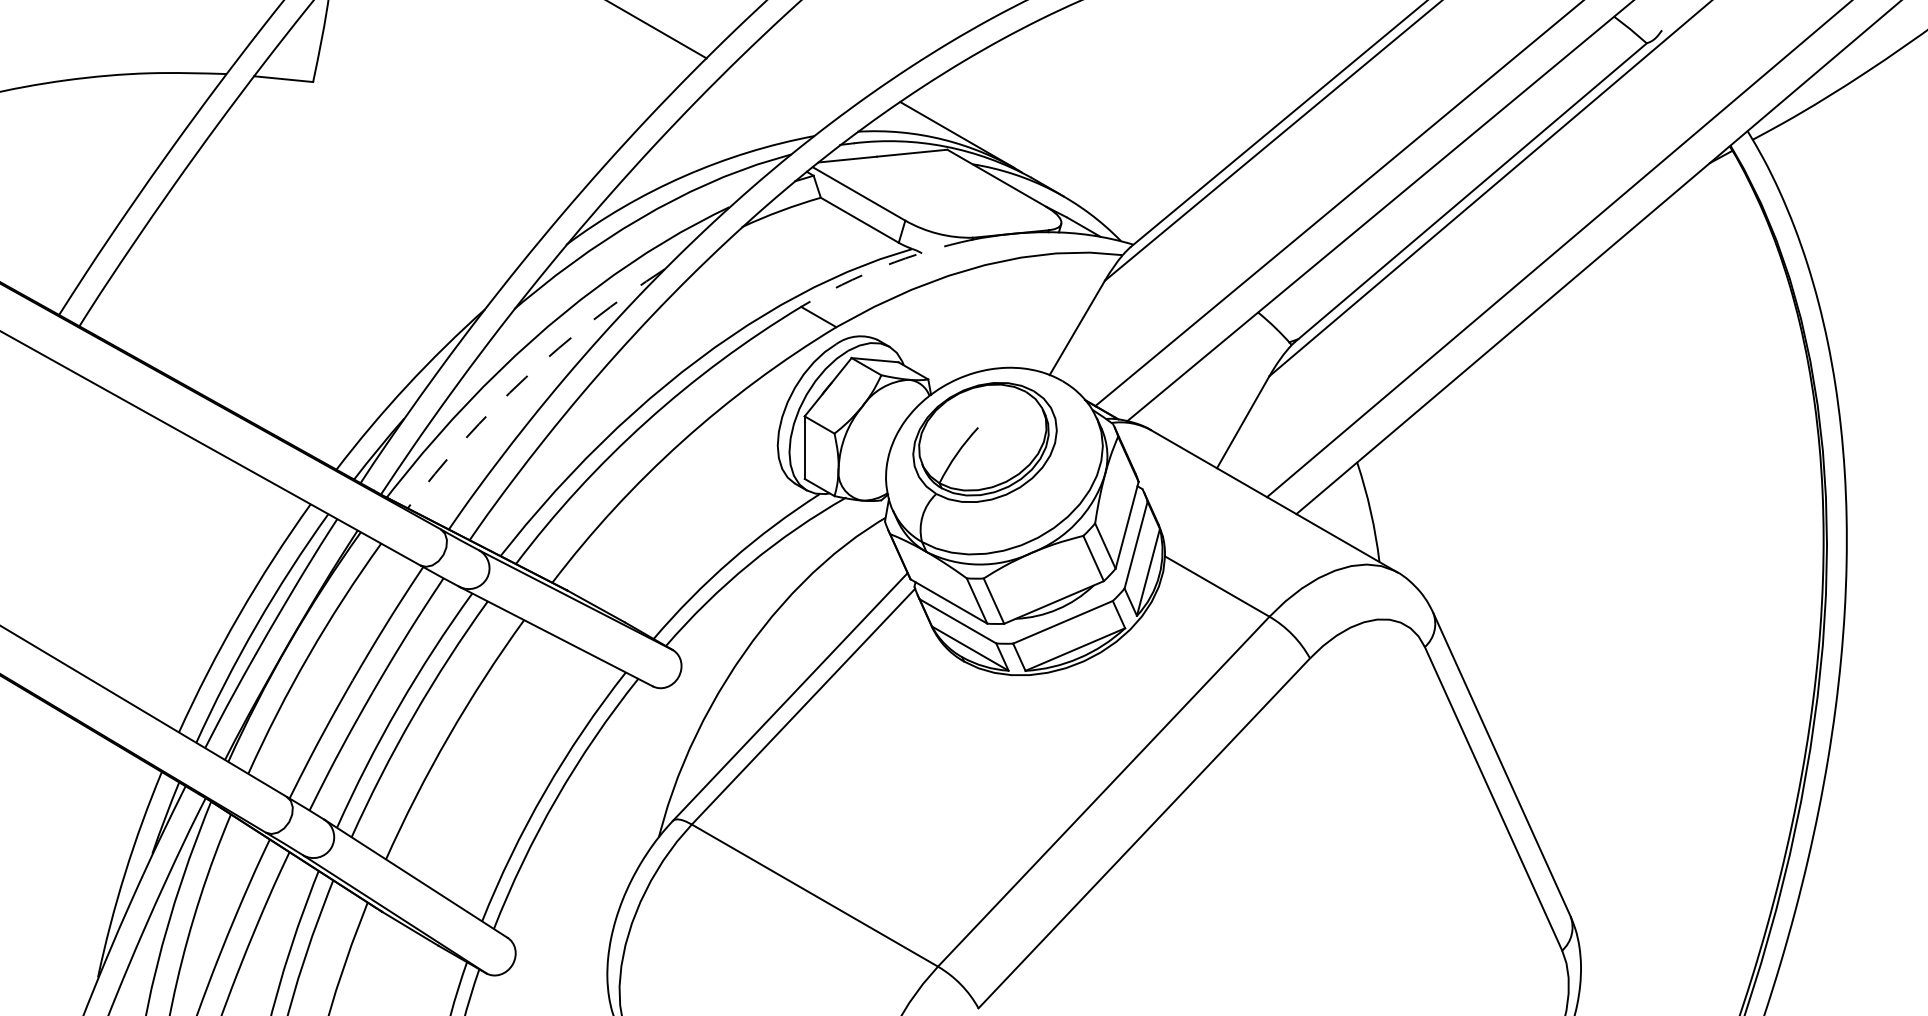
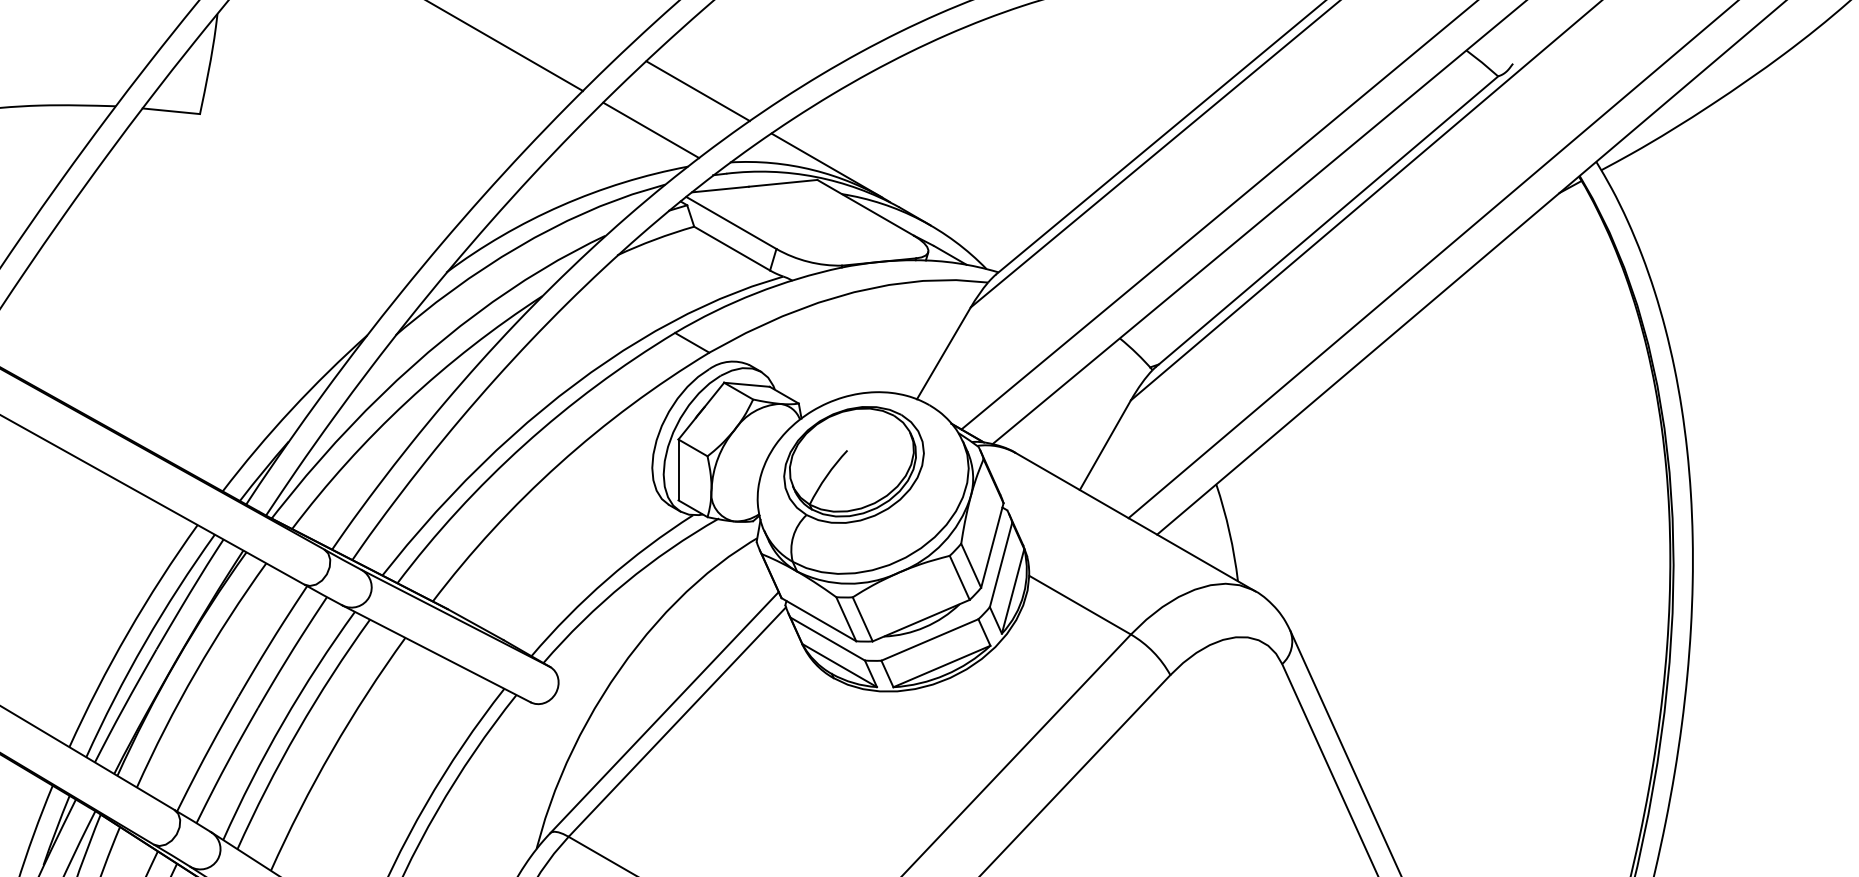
line: (824, 58) -> (697, 91), added
line: (776, 98) -> (651, 130), added
arc: (884, 266) -> (756, 293), dashed -> solid
arc: (525, 377) -> (406, 401), dashed -> solid

